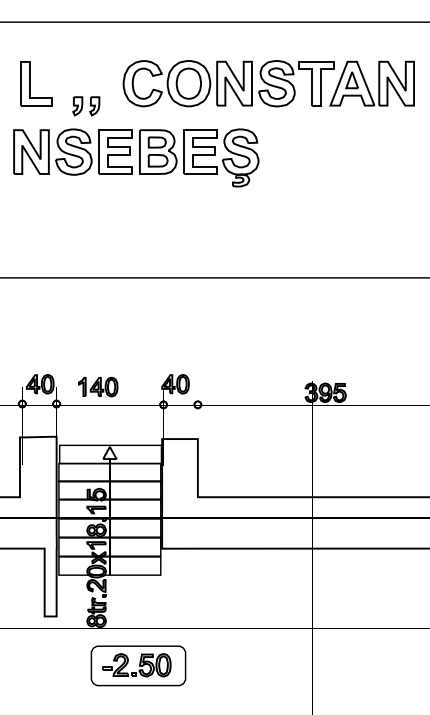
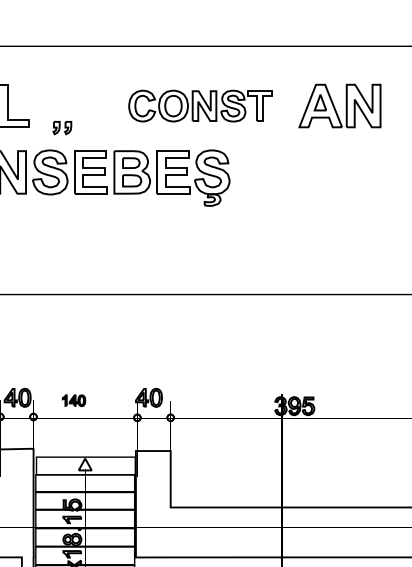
part: (228, 83) -> (200, 105), size x0.7
part: (86, 106) -> (62, 128), size x0.7
part: (98, 387) -> (74, 400), size x0.6

